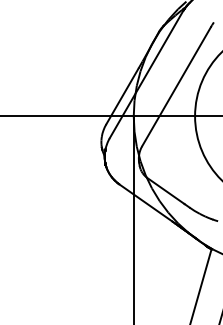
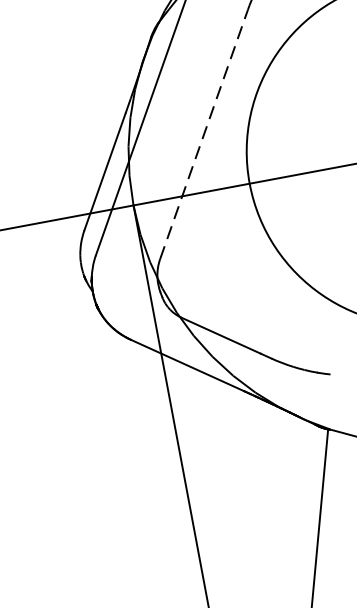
line: (176, 86) -> (203, 133), solid -> dashed

